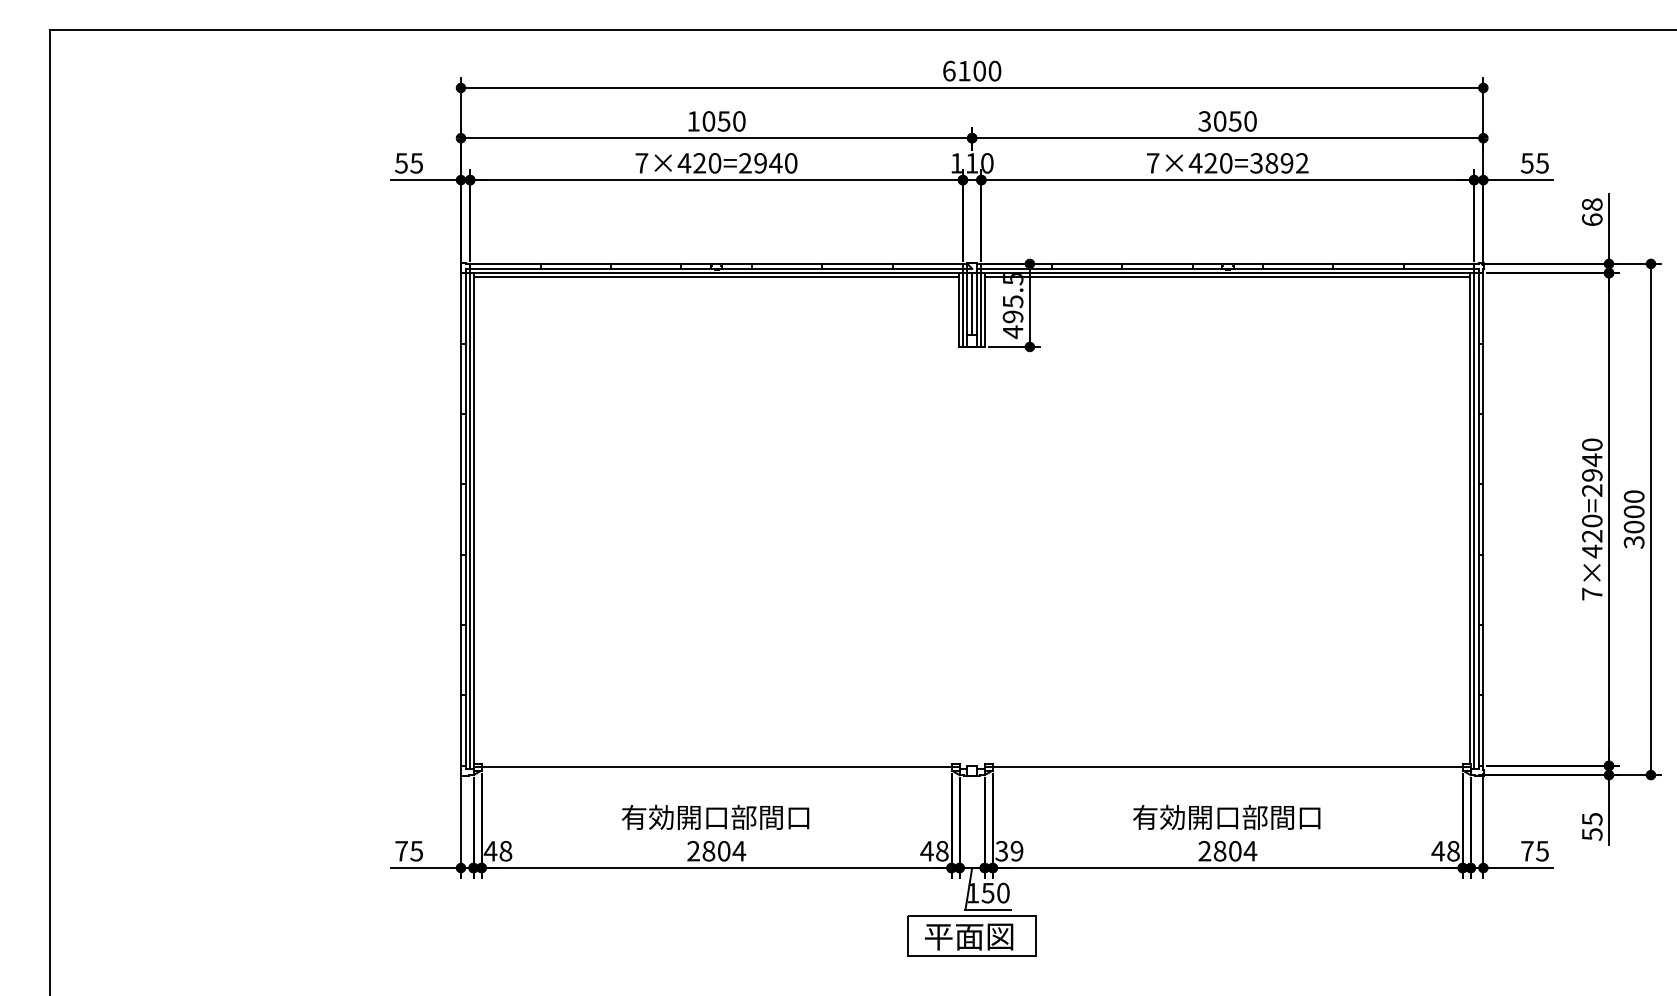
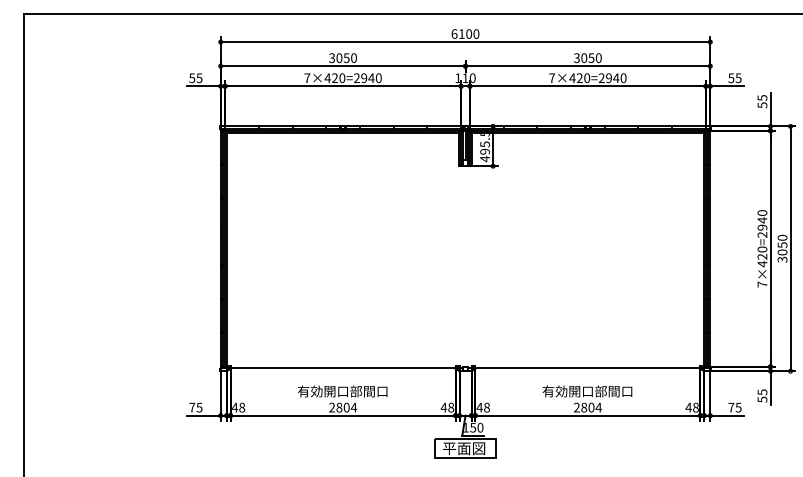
text: (692, 122) -> (331, 58), 1050 -> 3050
text: (1279, 163) -> (612, 78), 7×420=3892 -> 7×420=2940
text: (1592, 211) -> (762, 101), 68 -> 55
text: (1634, 512) -> (782, 245), 3000 -> 3050
text: (1007, 850) -> (482, 407), 39 -> 48

